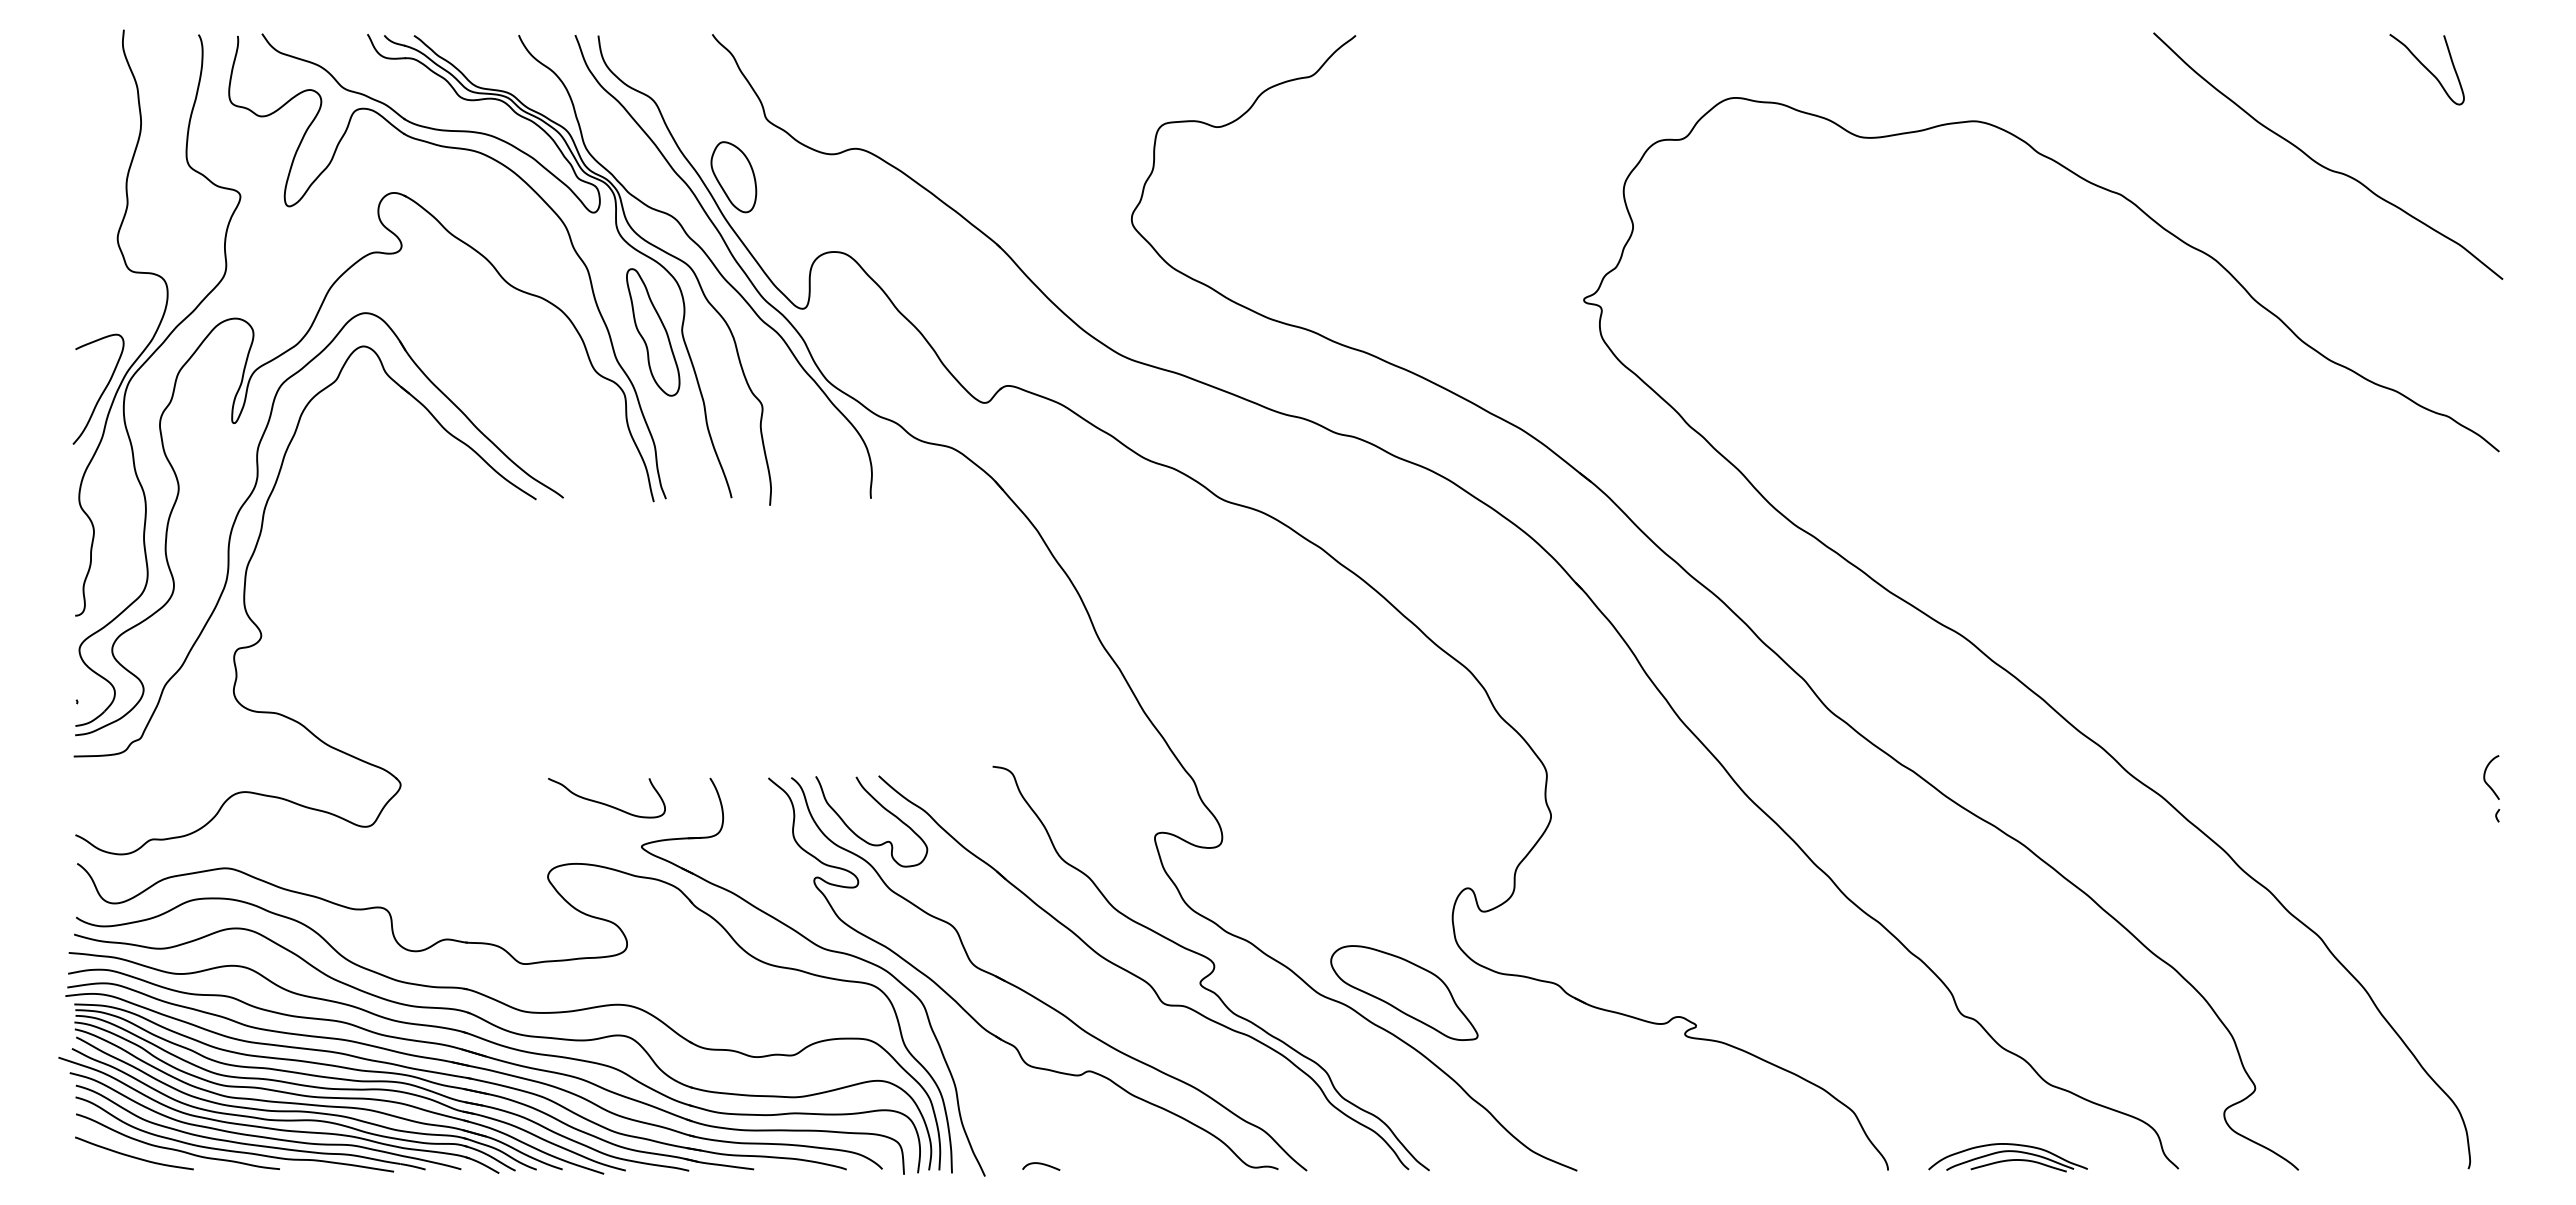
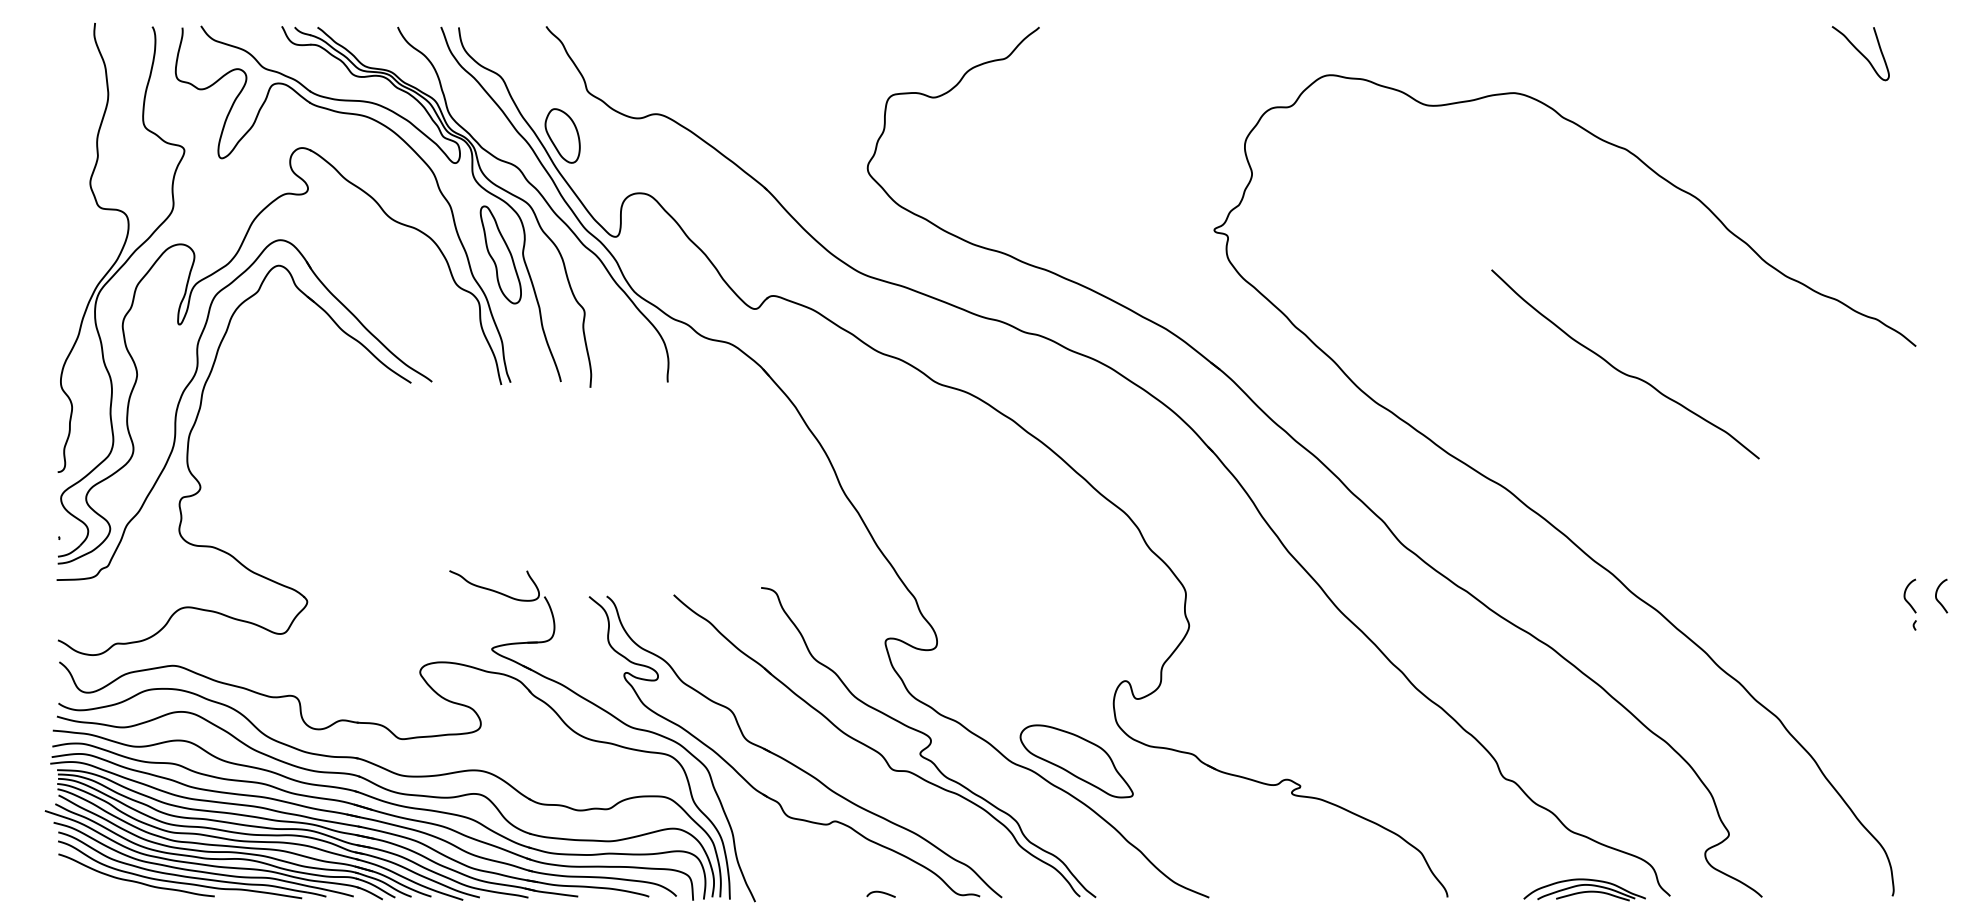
curve: (2323, 165) -> (1621, 371), moved
curve: (102, 391) -> (78, 300), removed
curve: (2526, 777) -> (1936, 596), added
curve: (606, 803) -> (494, 590), moved
curve: (883, 808) -> (677, 619), removed
curve: (134, 1156) -> (103, 886), removed
part: (2007, 1157) -> (1584, 889), moved
curve: (1041, 1164) -> (881, 892), moved

